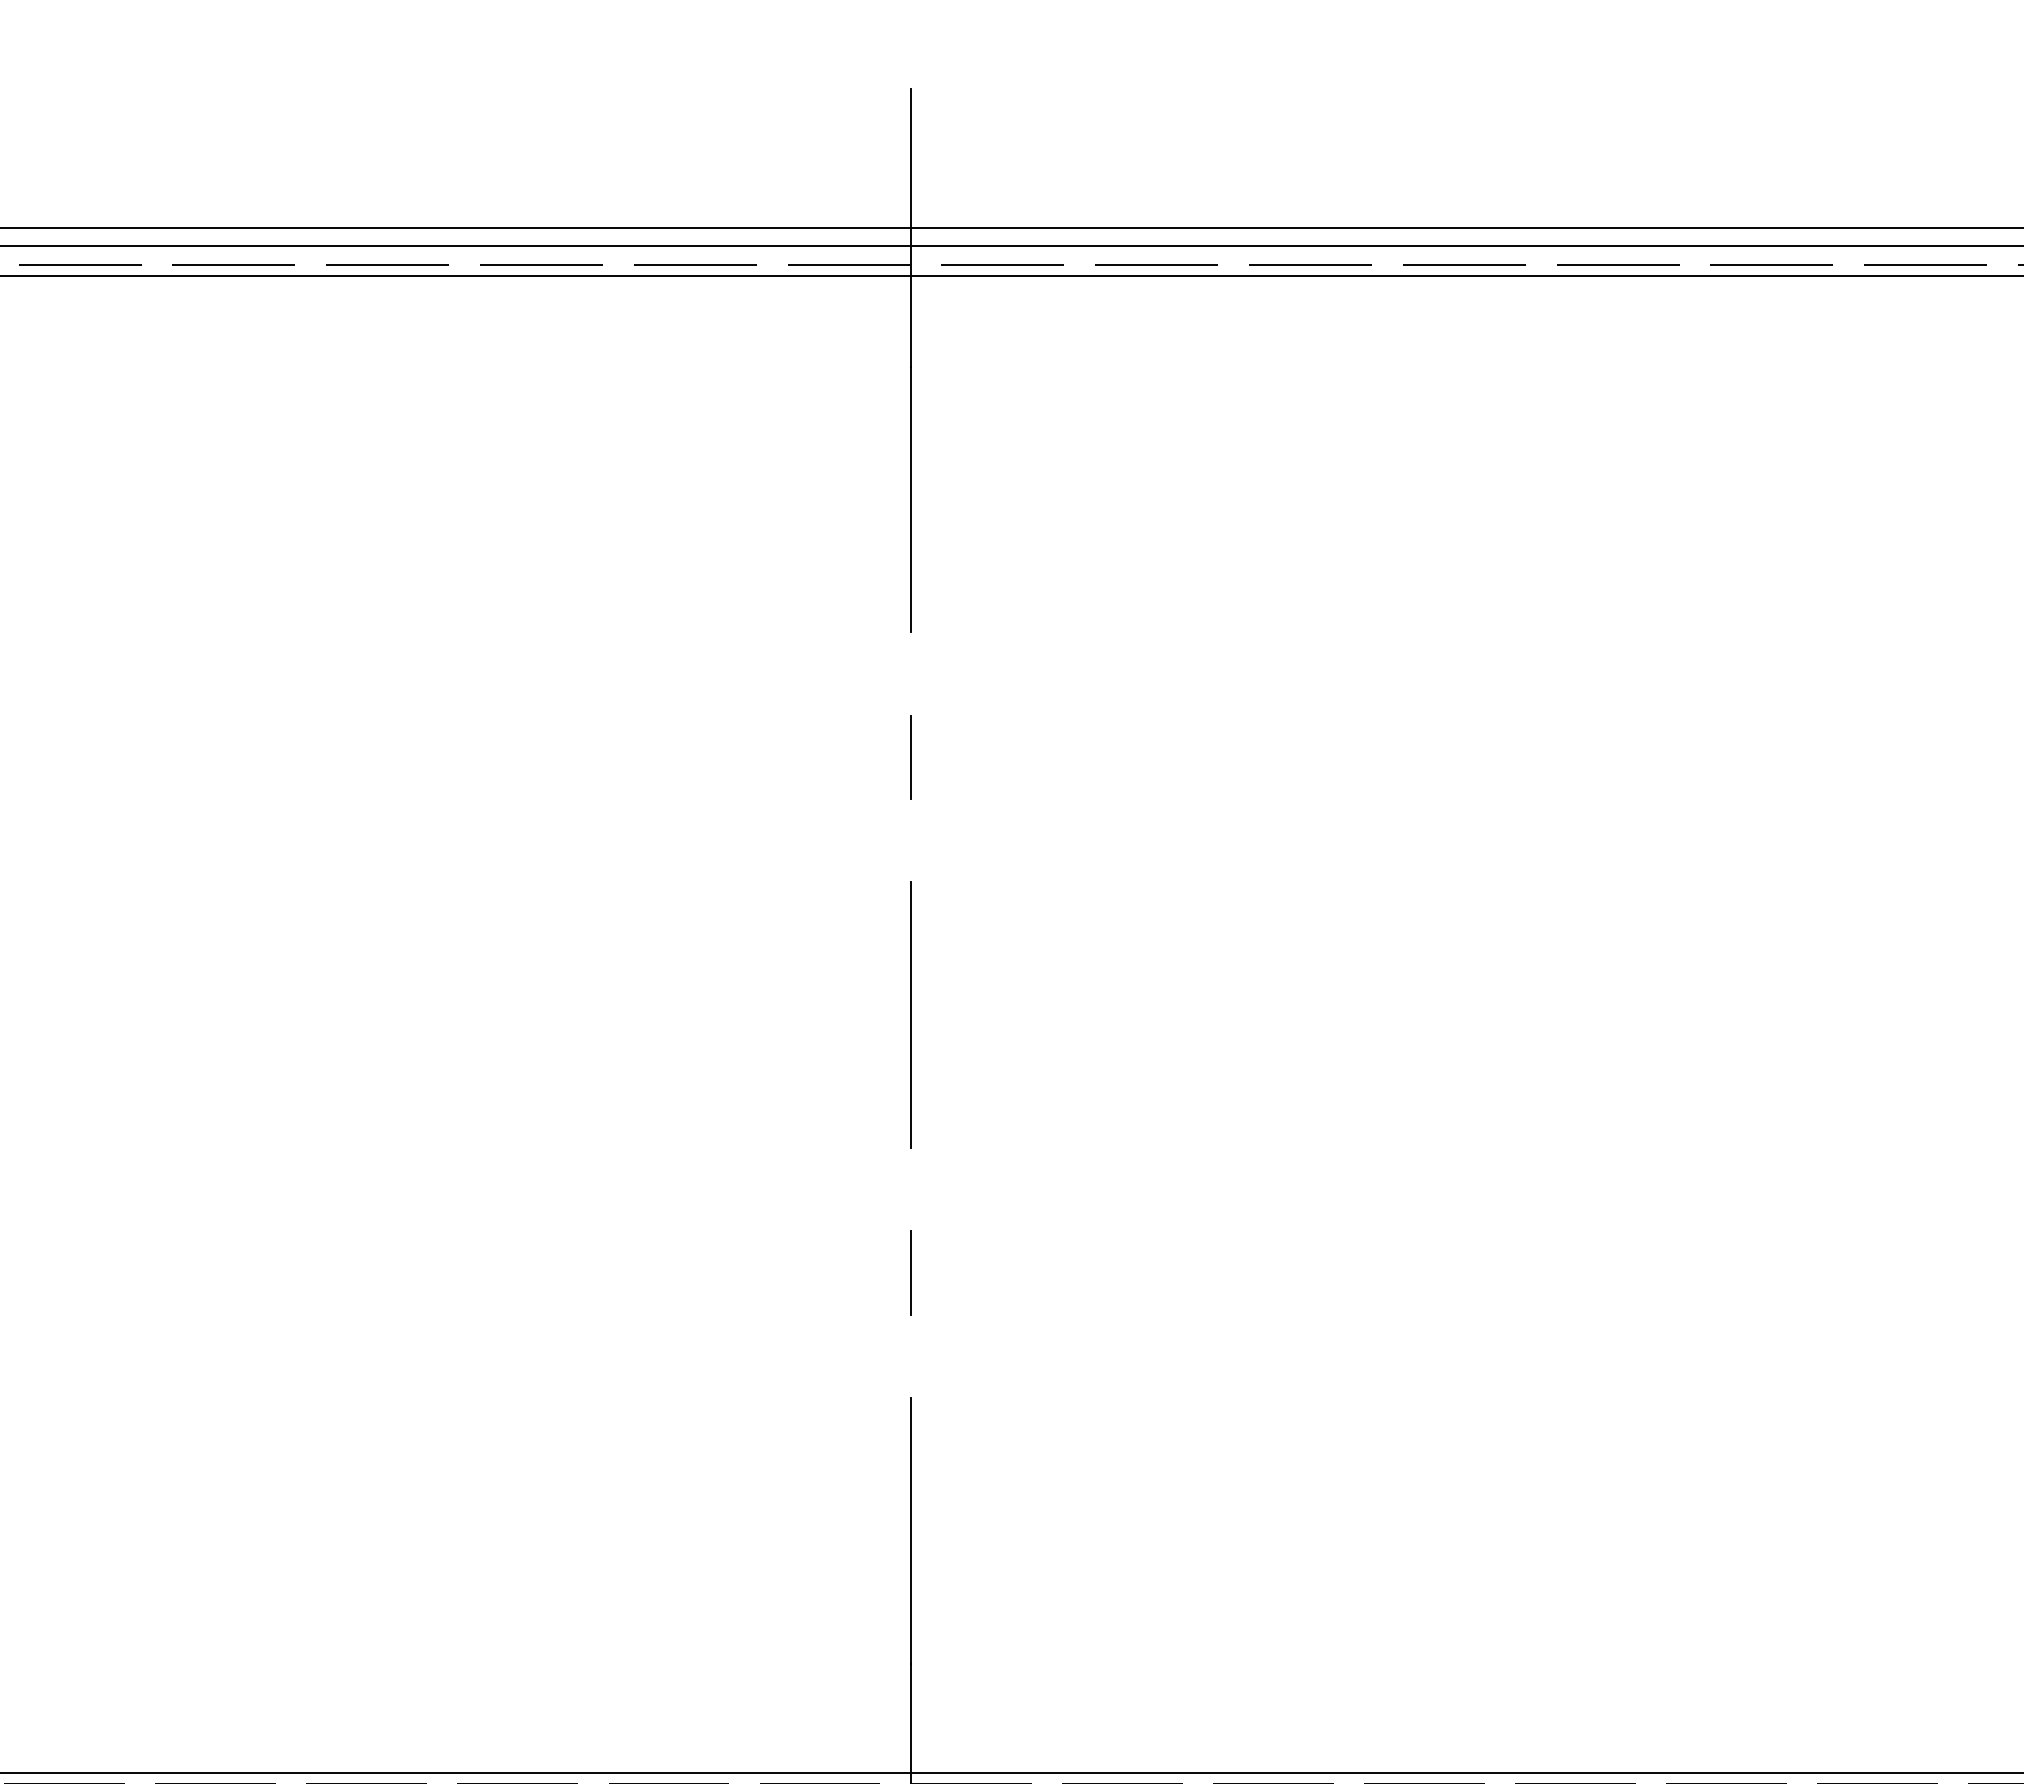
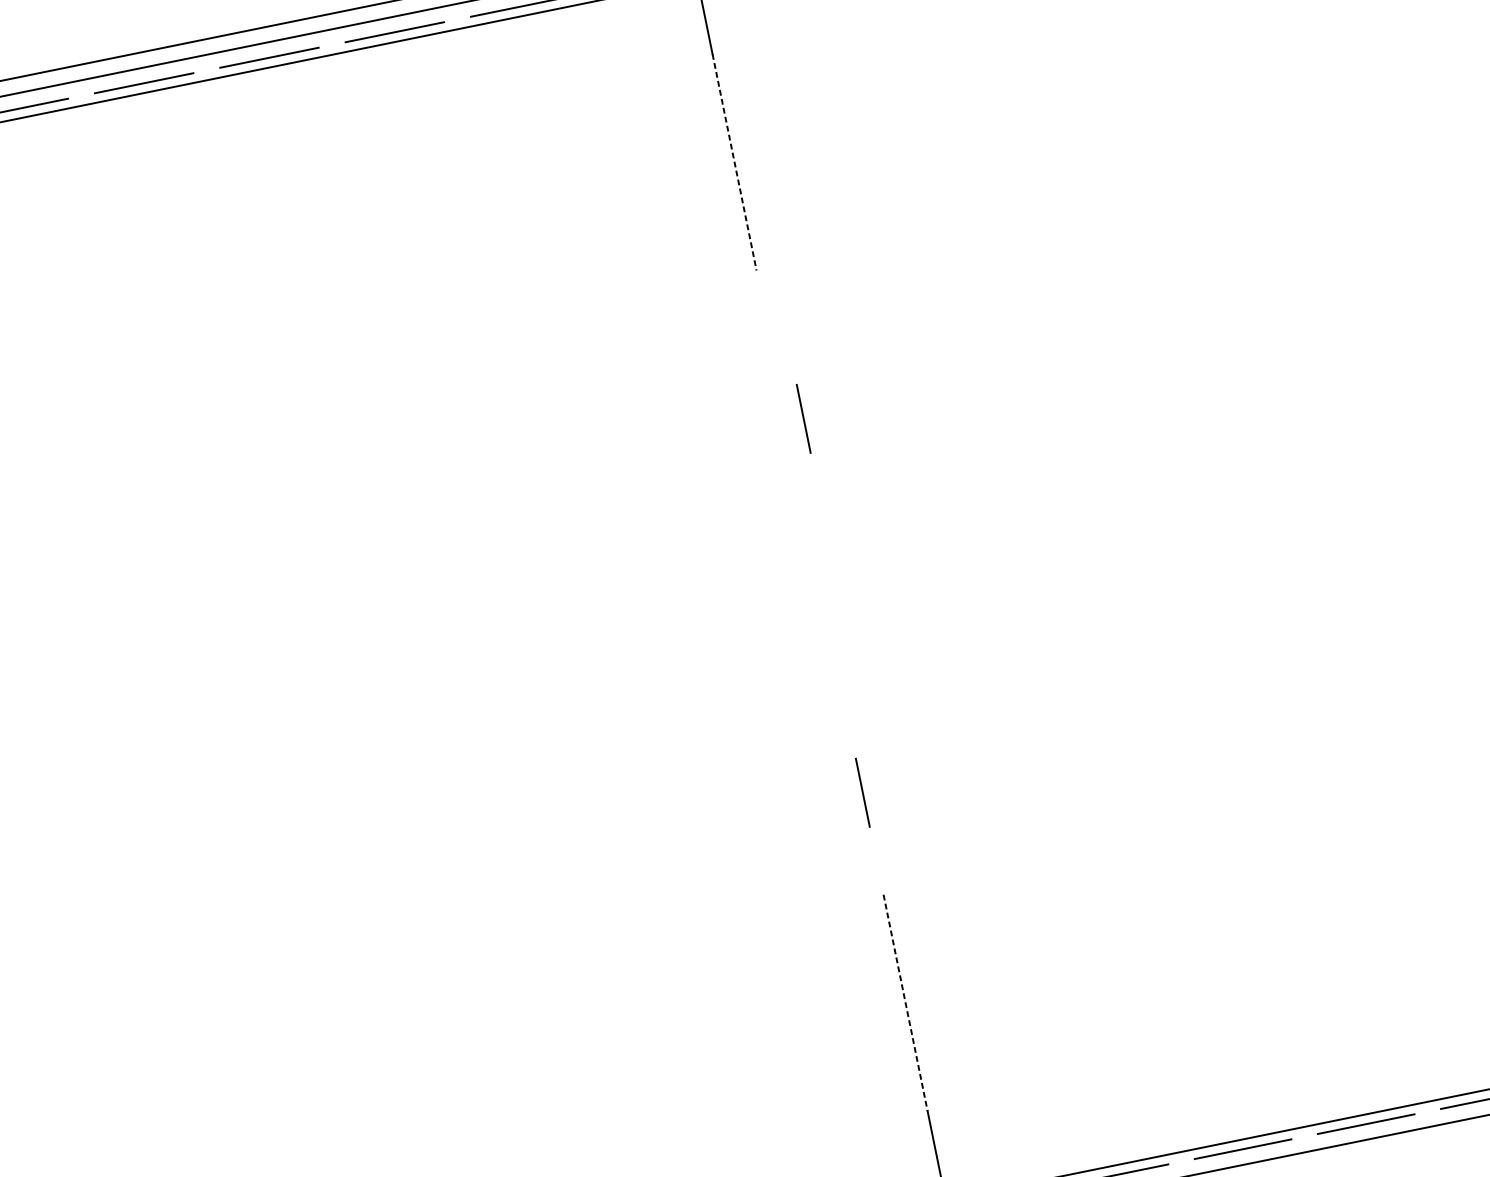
line: (910, 499) -> (734, 162), solid -> dashed
line: (910, 757) -> (803, 418), moved
line: (910, 1015) -> (820, 582), removed
line: (910, 1530) -> (905, 1002), solid -> dashed

